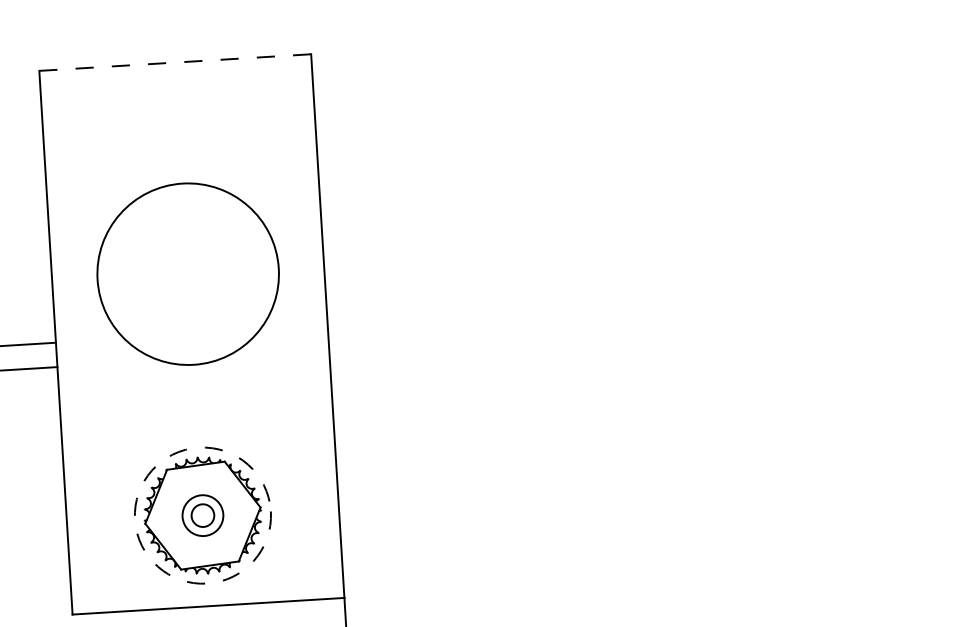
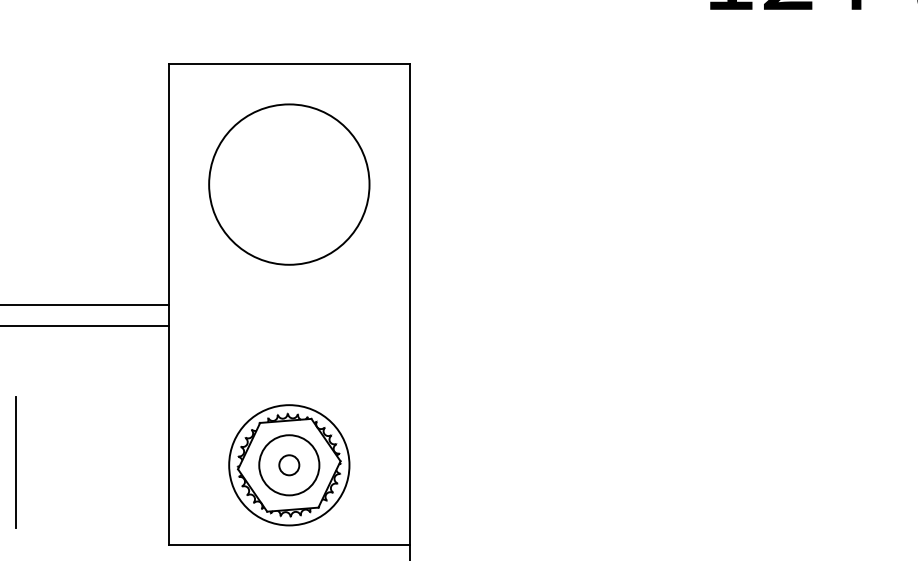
line: (175, 62) -> (289, 64), dashed -> solid
circle: (188, 274) -> (289, 184), moved
circle: (203, 515) -> (289, 465), dashed -> solid
circle: (203, 515) -> (289, 465), size x1.67

